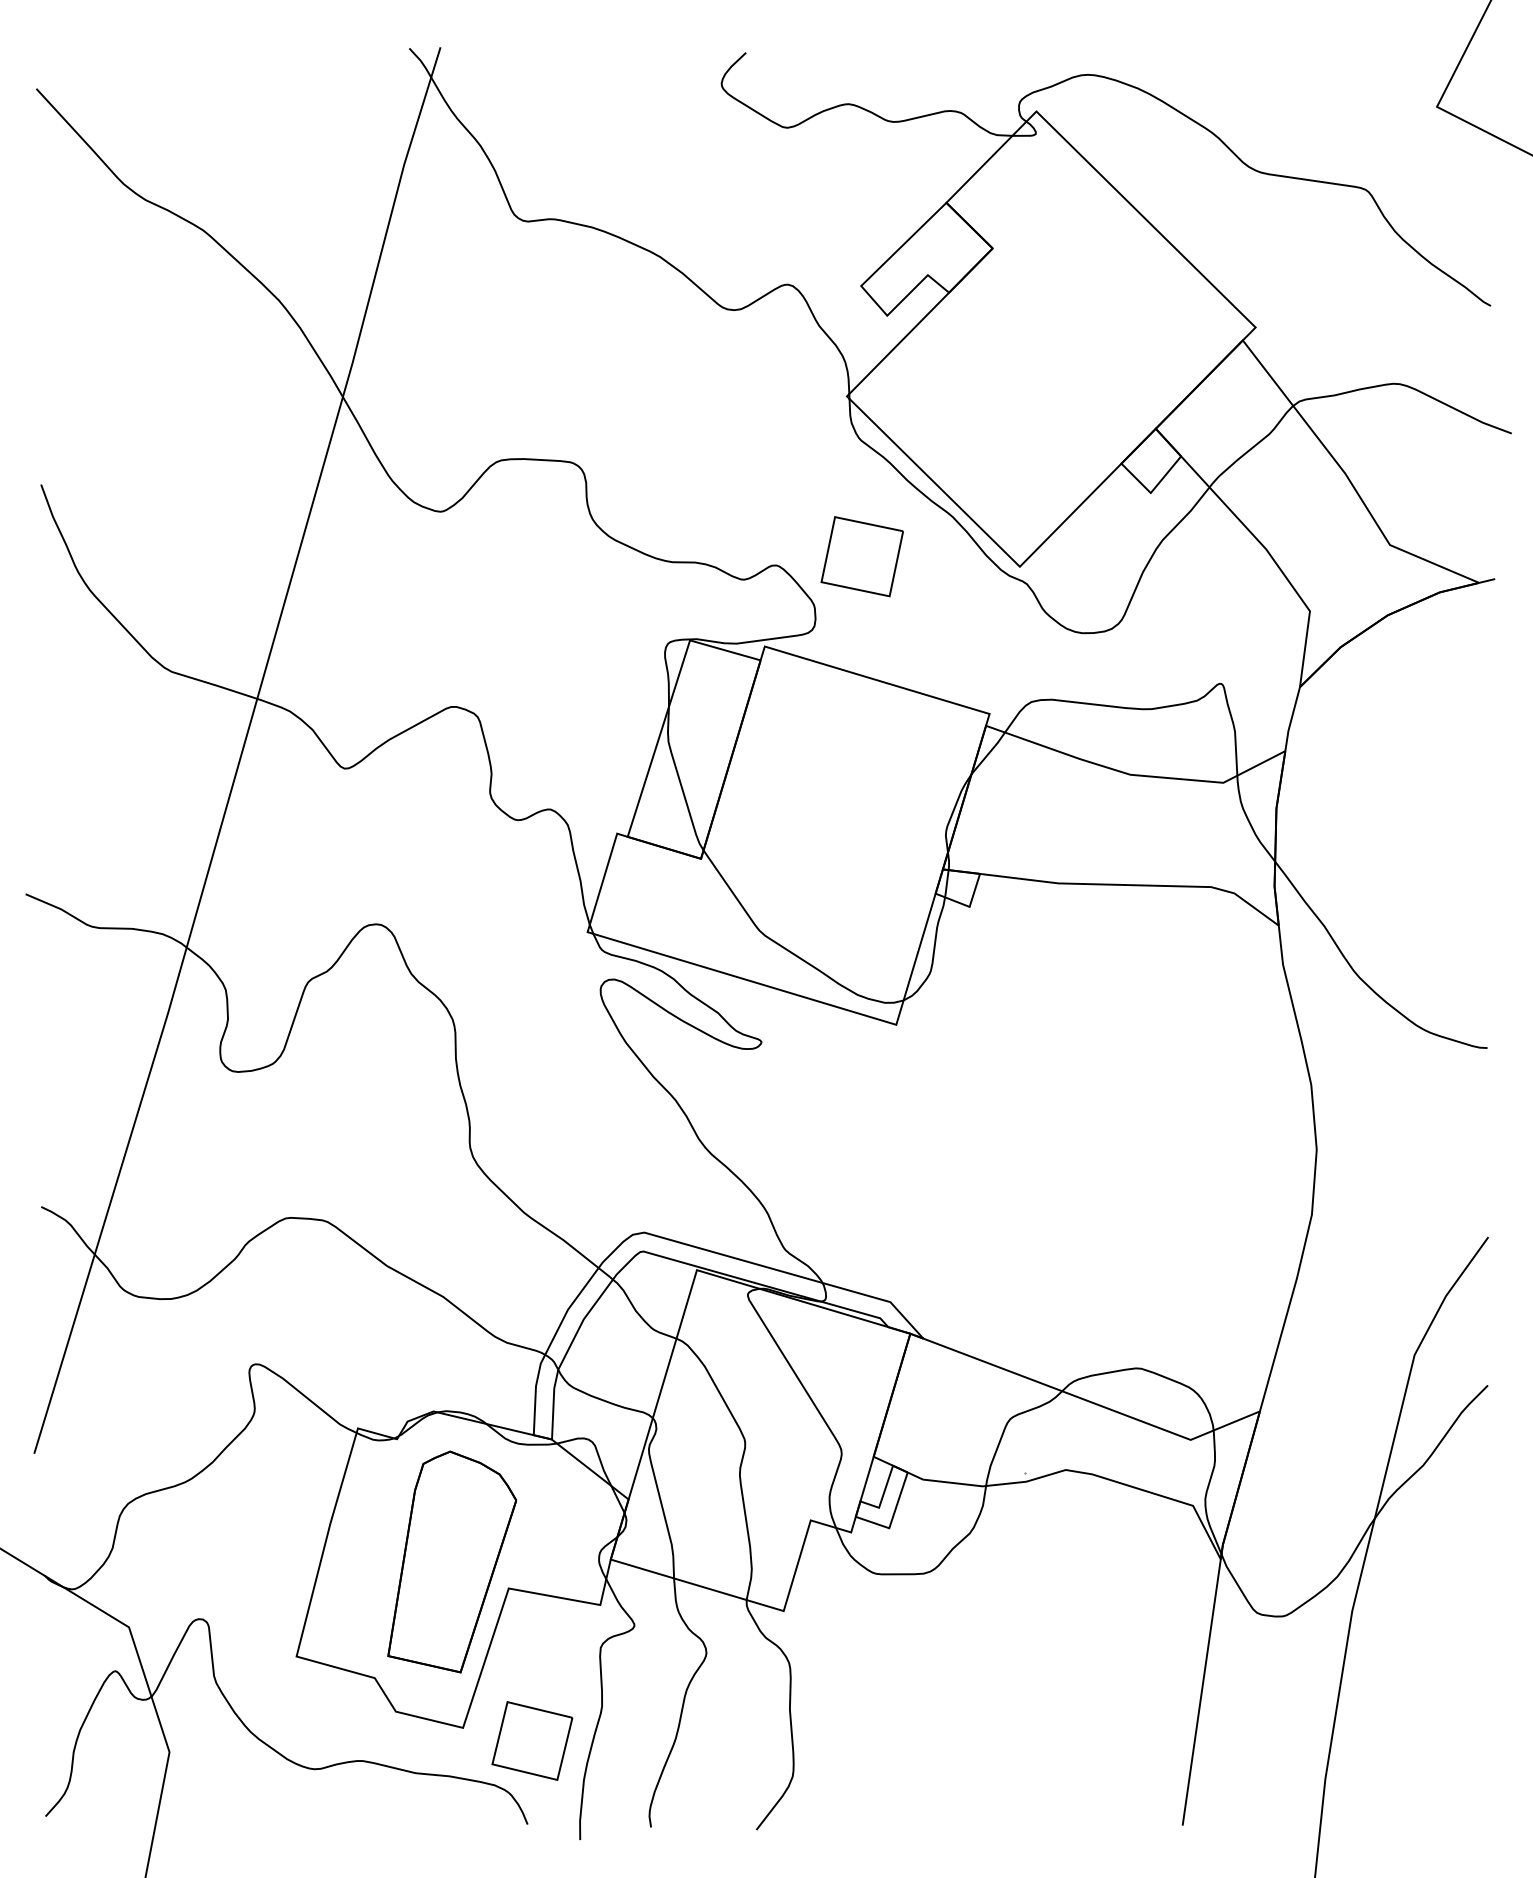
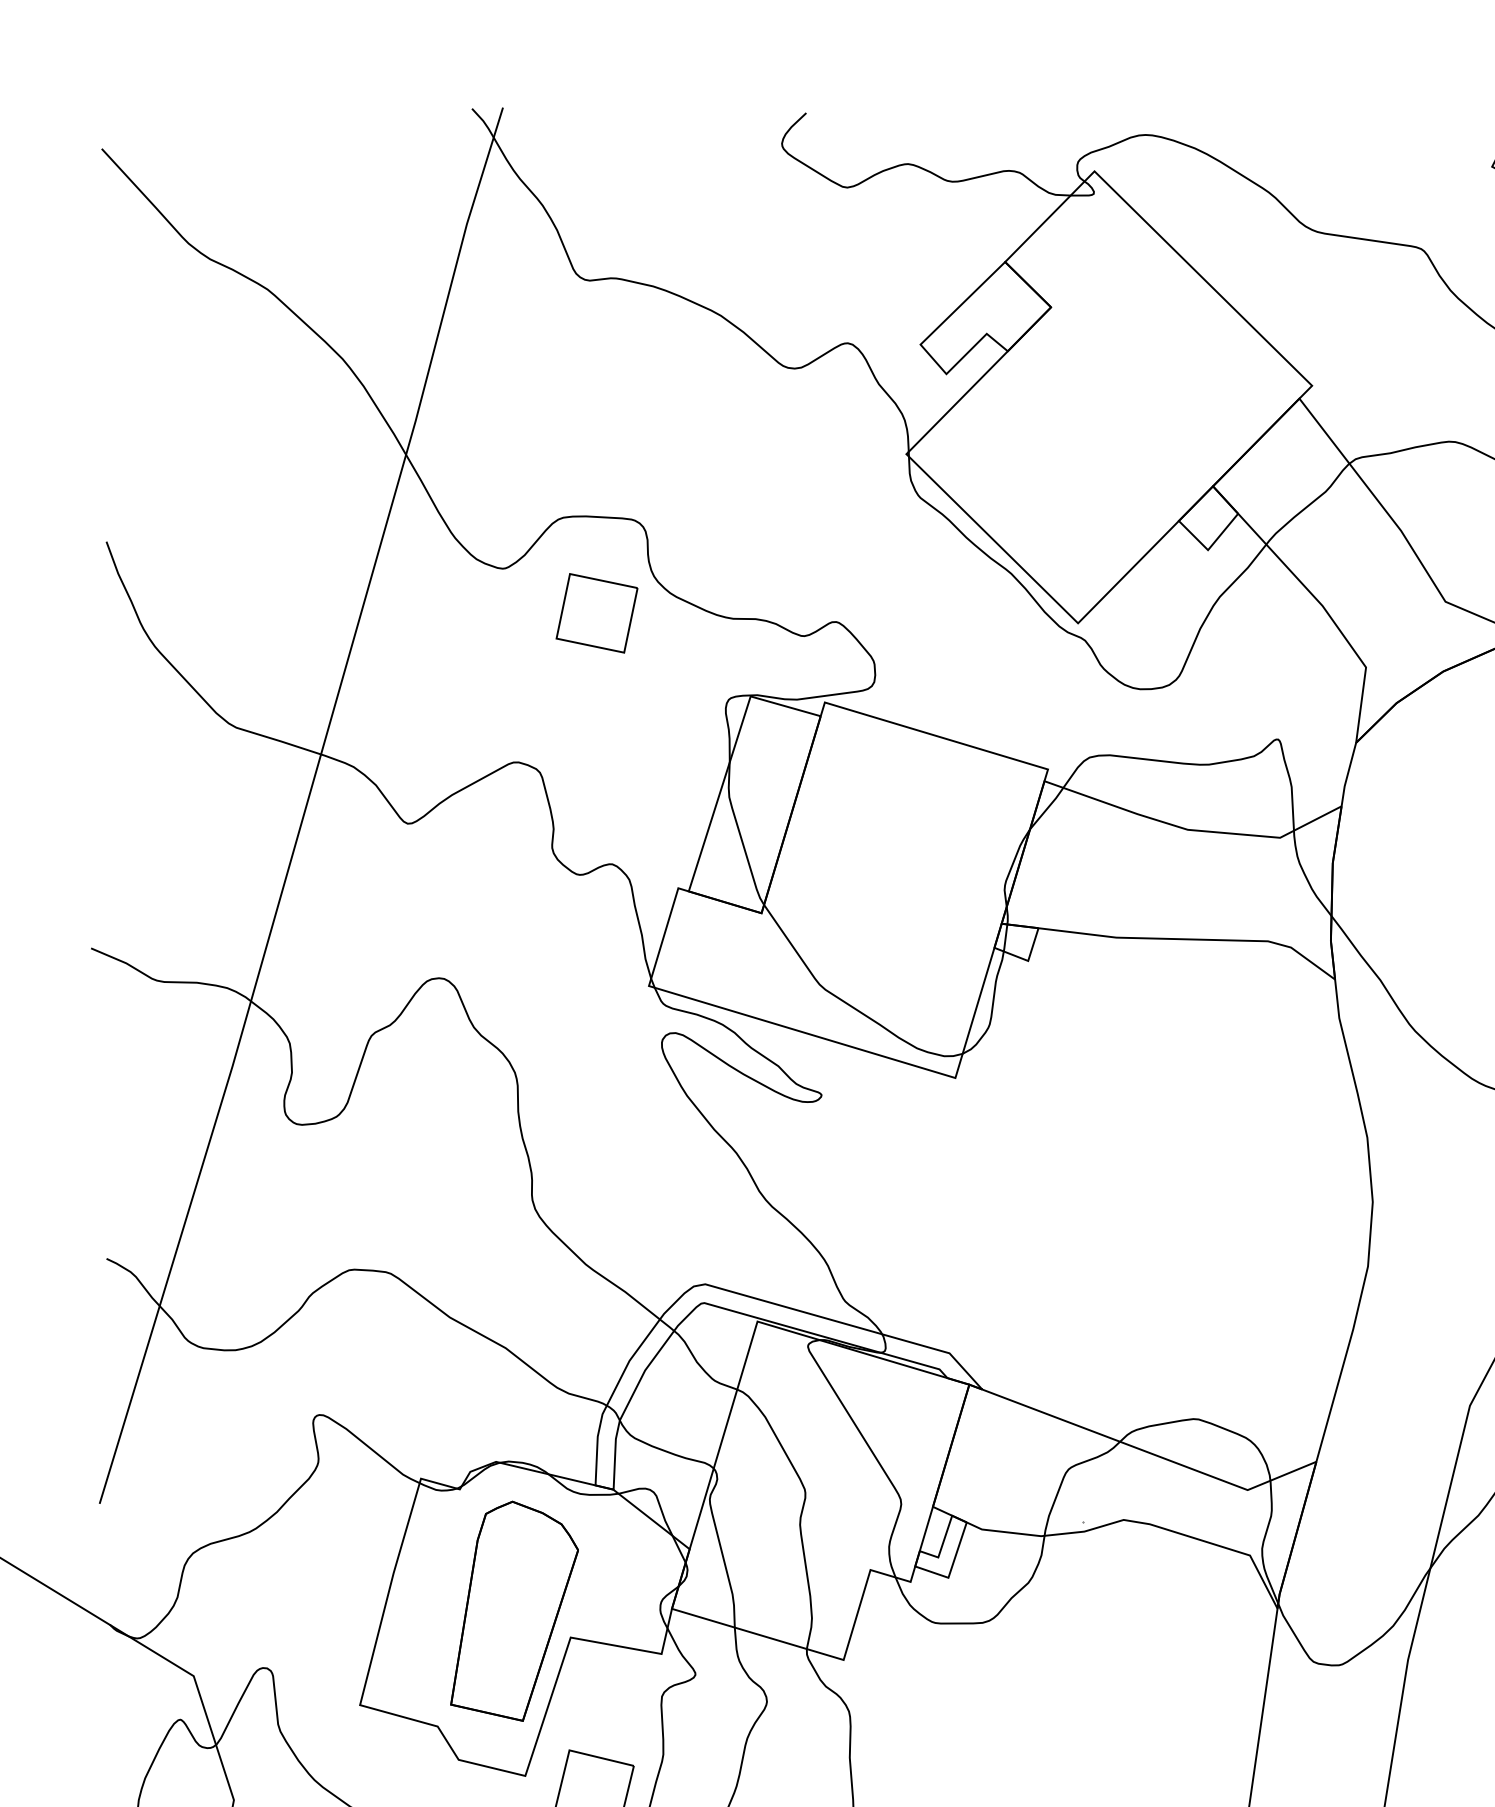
part: (861, 556) -> (596, 613), moved

